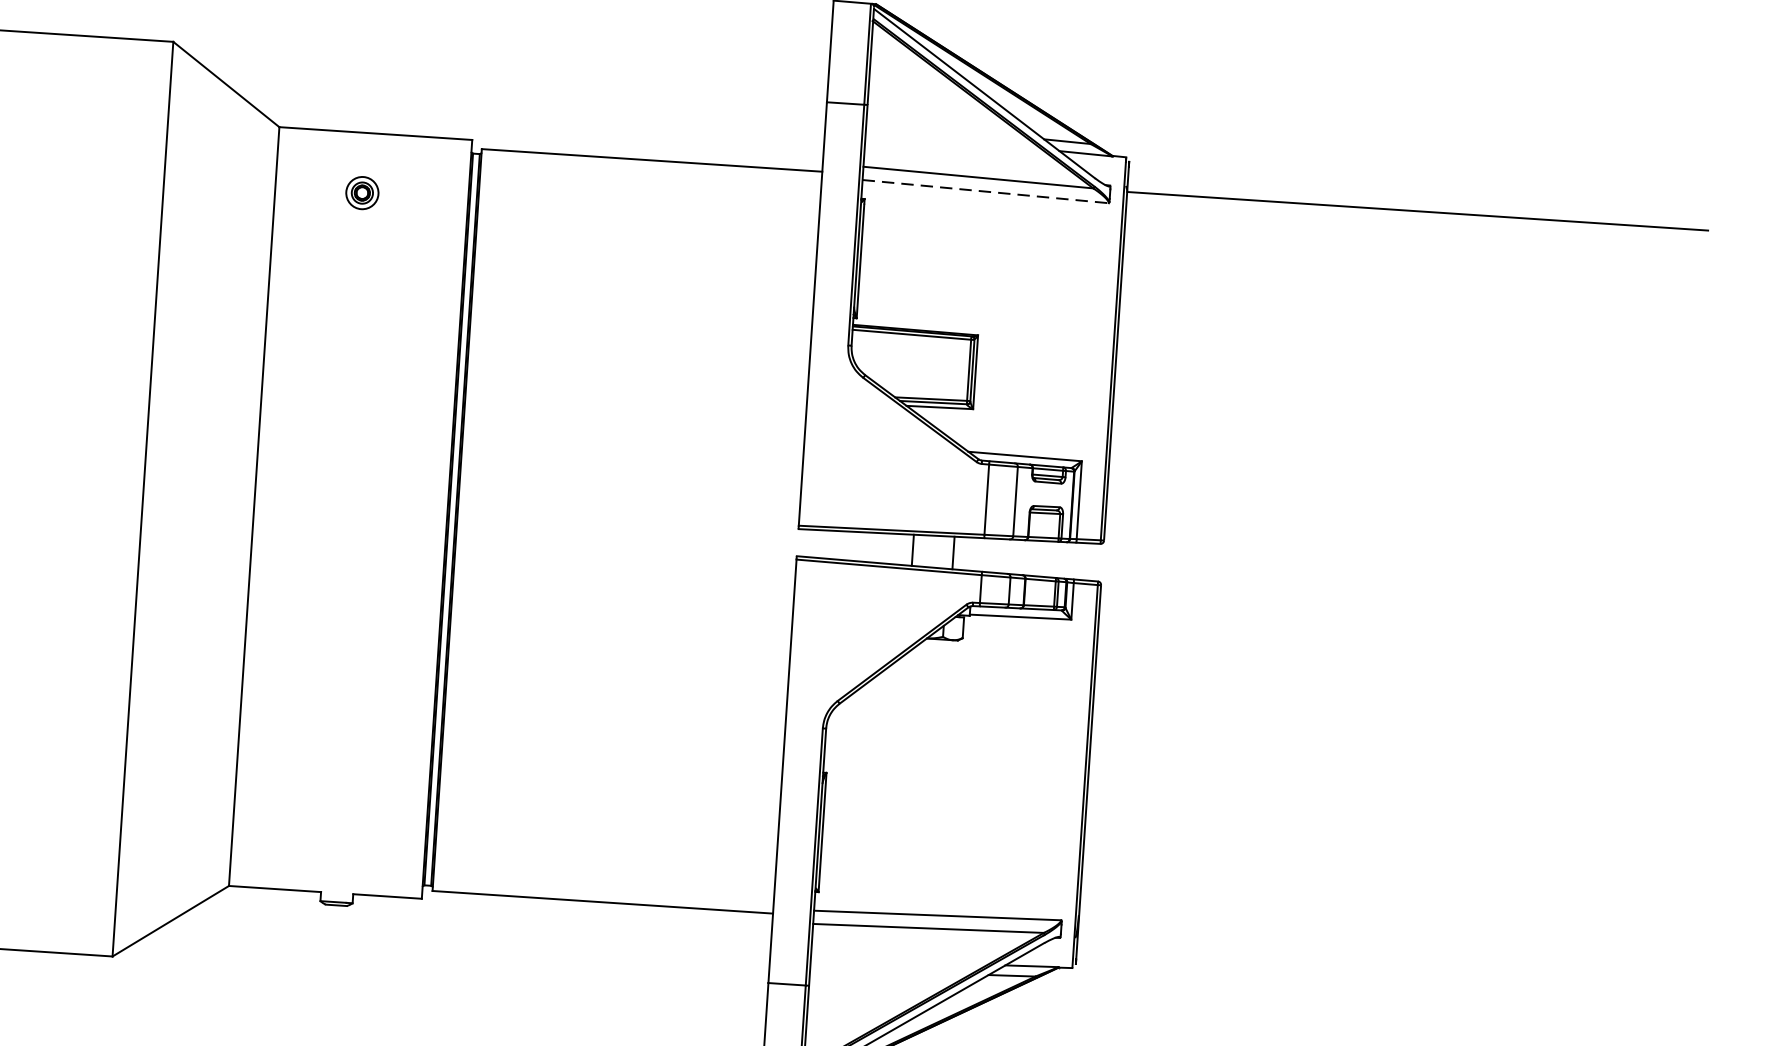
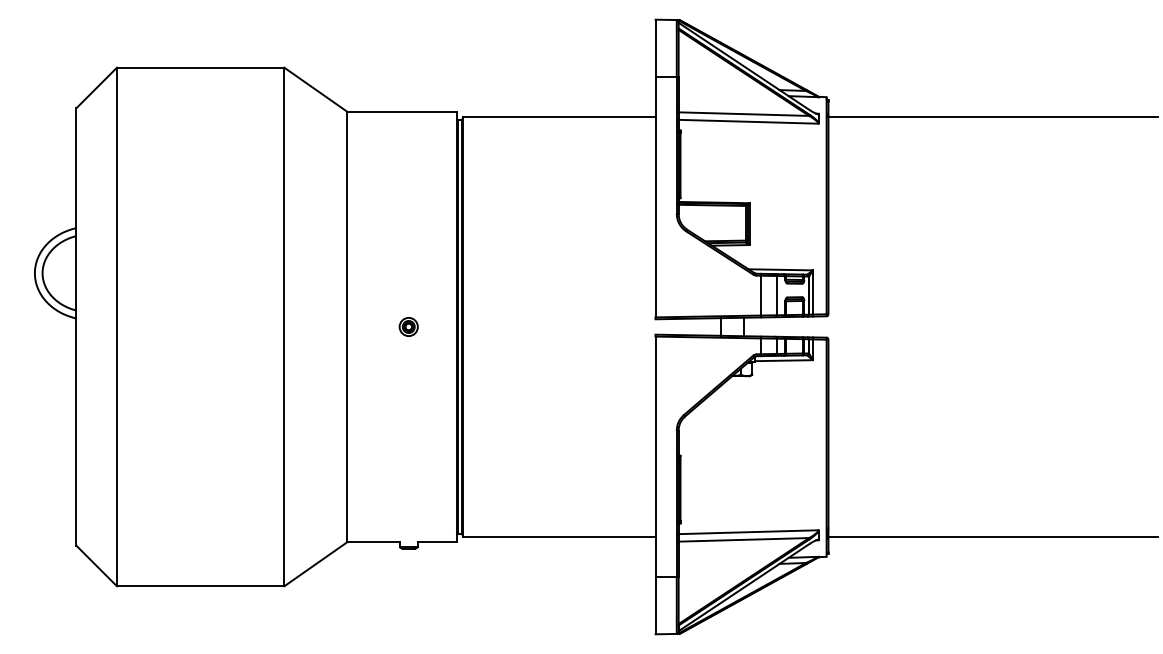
line: (985, 191) -> (748, 121), dashed -> solid
part: (361, 192) -> (408, 326), moved
line: (1367, 953) -> (992, 537), added

